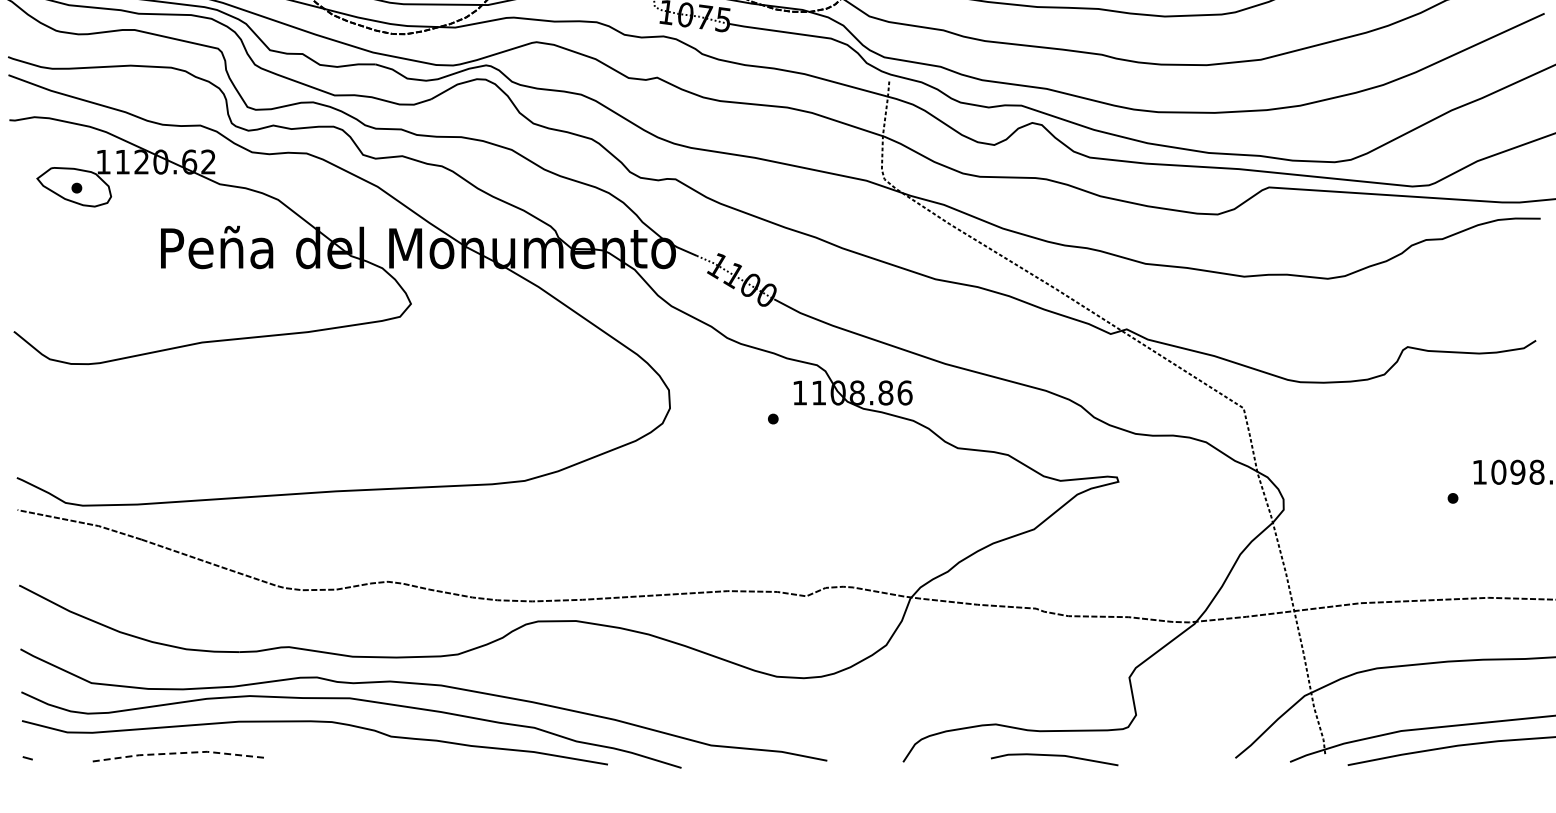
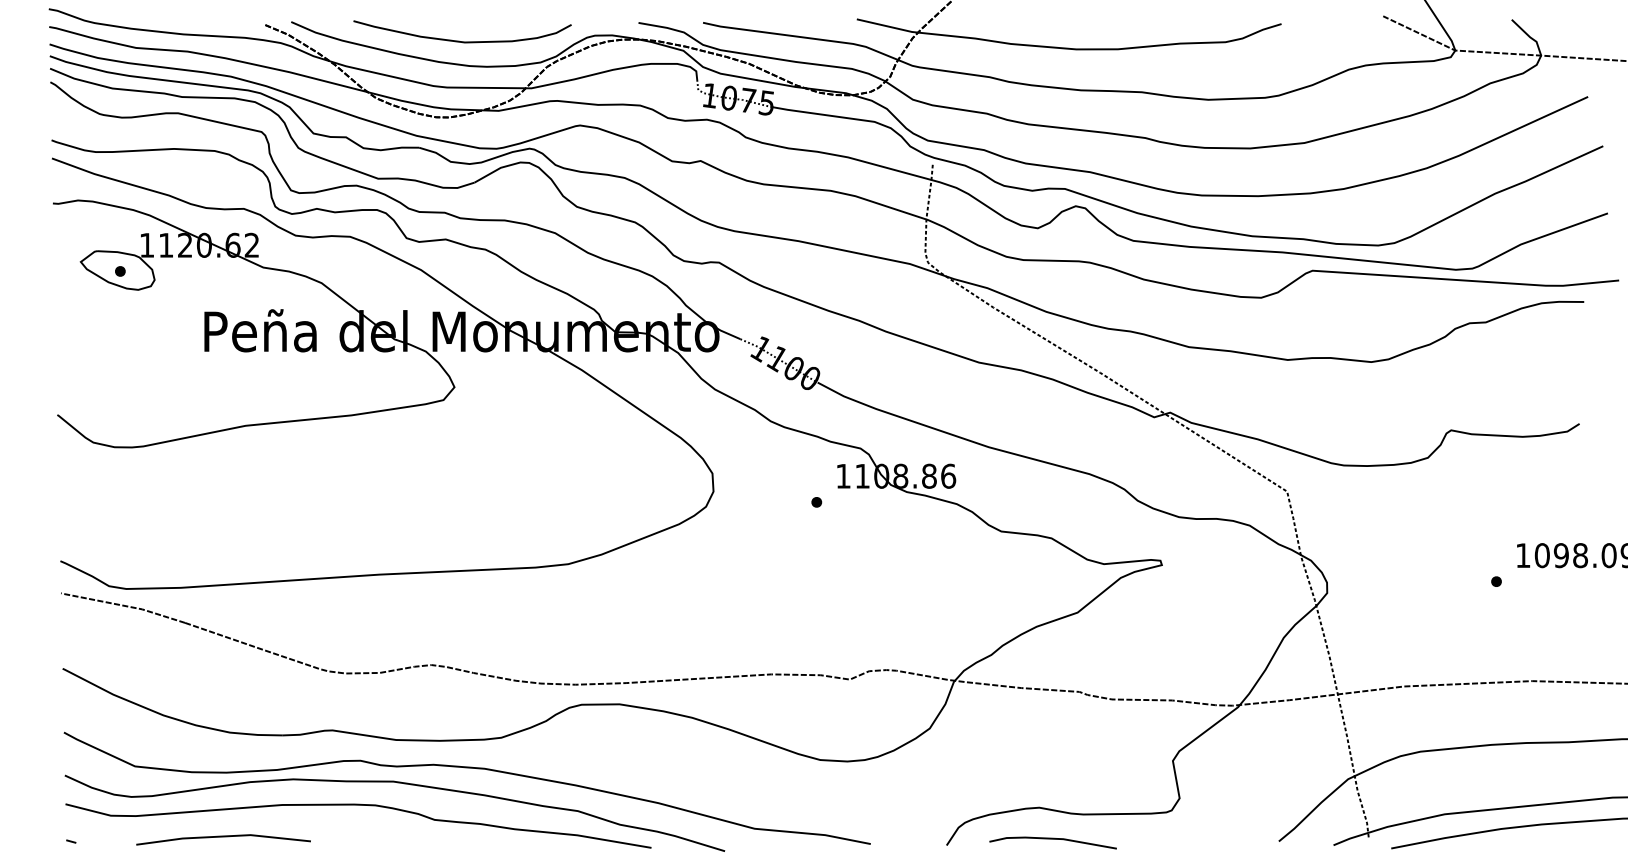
line: (181, 753) -> (224, 836), dashed -> solid
line: (1054, 756) -> (1052, 839), moved

